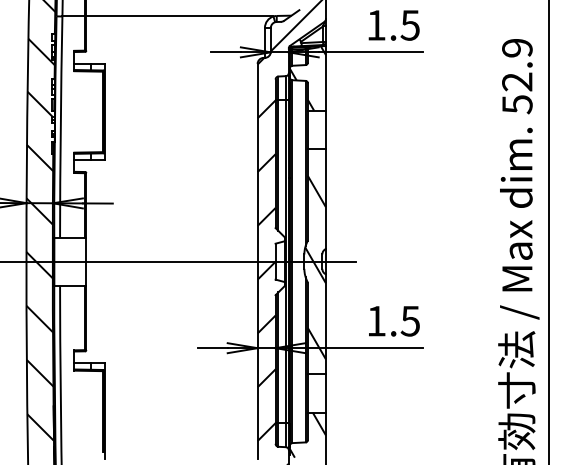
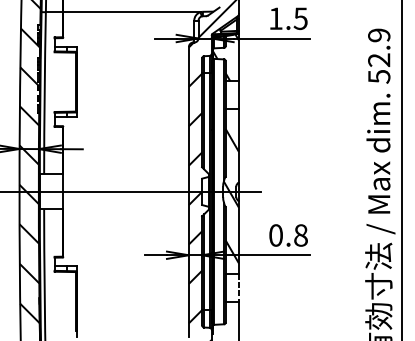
text: (393, 320) -> (288, 234), 1.5 -> 0.8
line: (325, 393) -> (238, 288), solid -> dashed
hatch: (307, 434) -> (225, 318), removed

